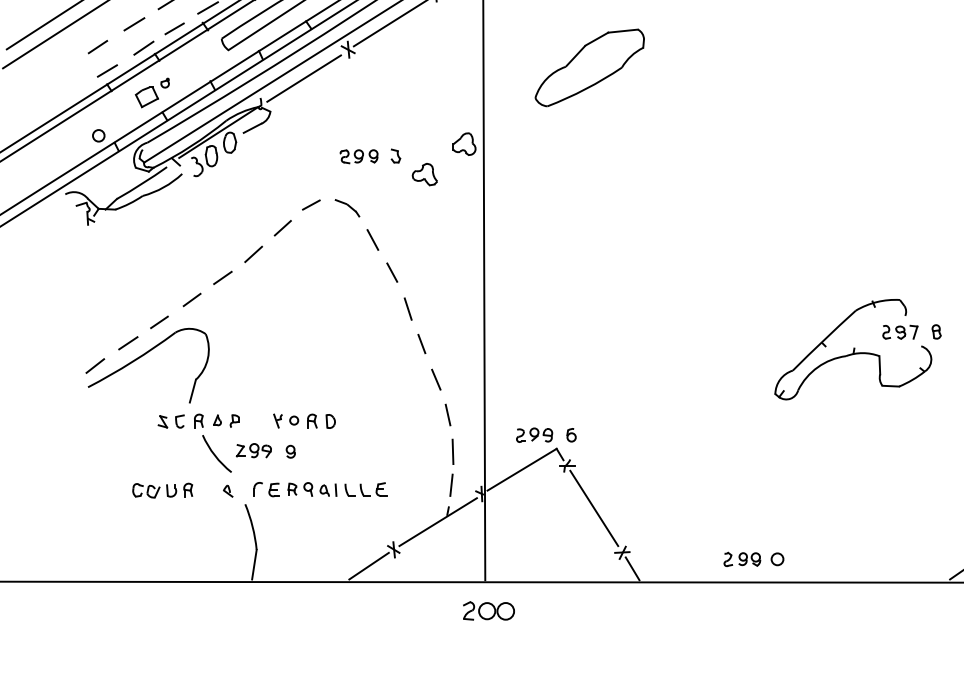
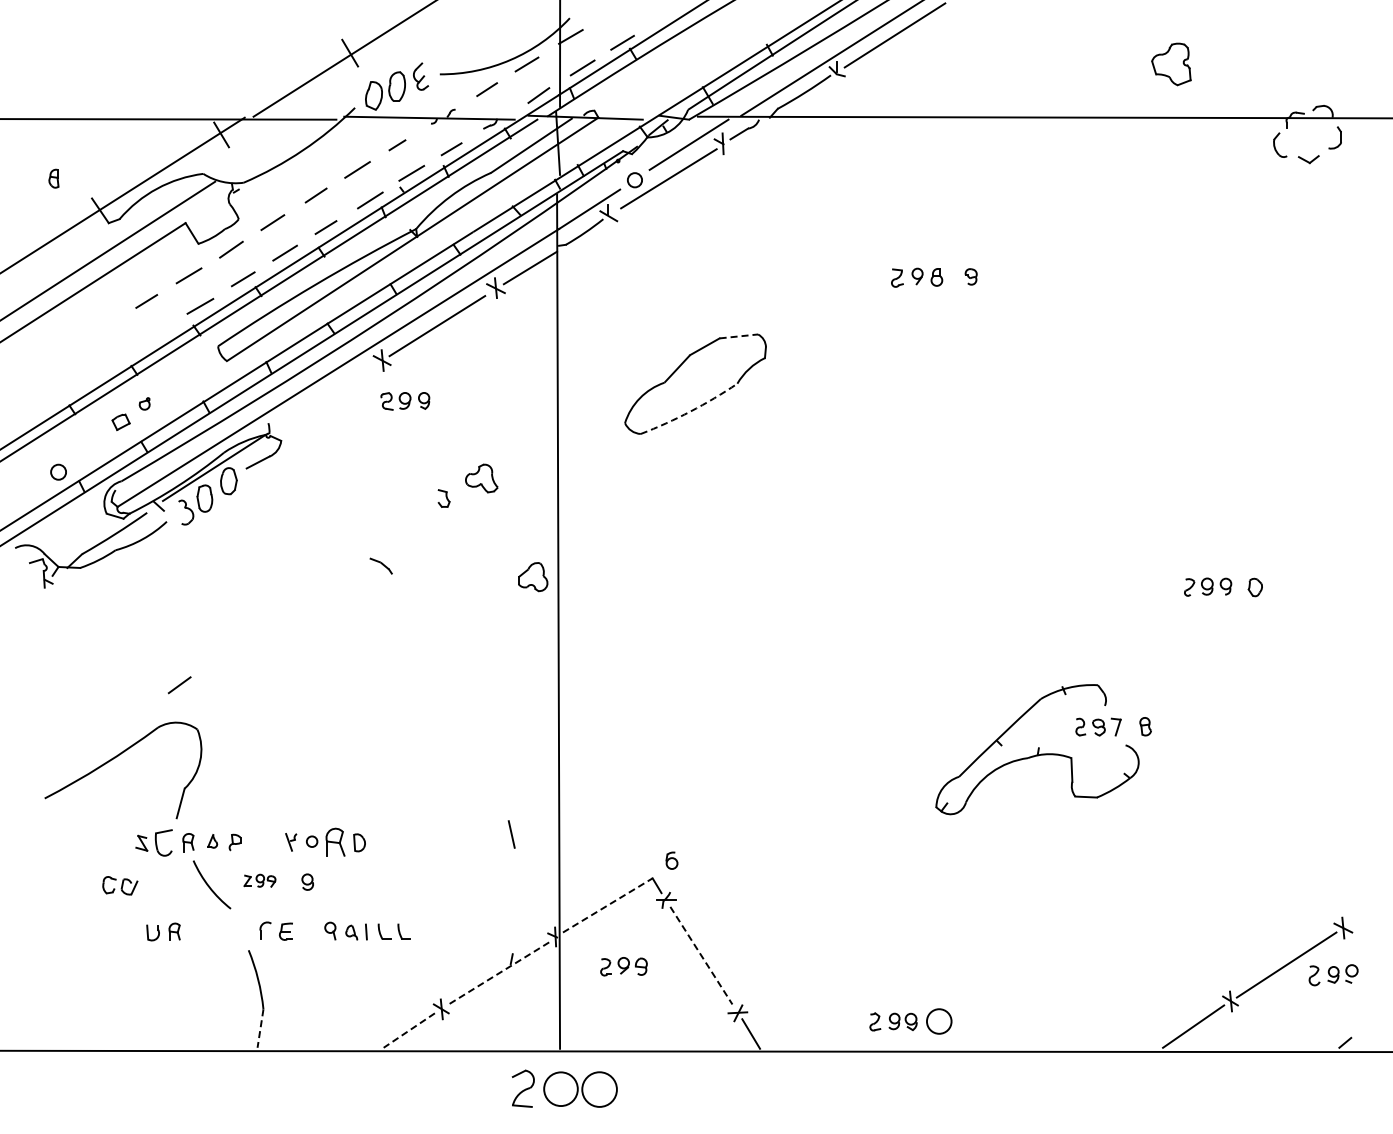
line: (134, 24) -> (104, 327), removed
line: (174, 28) -> (156, 333), removed
line: (623, 31) -> (739, 336), solid -> dashed
line: (97, 47) -> (57, 357), removed
line: (143, 48) -> (116, 358), removed
line: (107, 70) -> (69, 387), removed
line: (303, 78) -> (324, 397), removed
arc: (585, 89) -> (690, 411), solid -> dashed
part: (146, 97) -> (120, 422), size x0.6
part: (464, 144) -> (533, 577), moved
part: (359, 156) -> (405, 401), moved
part: (424, 174) -> (481, 478), moved
line: (311, 204) -> (334, 561), removed
part: (346, 207) -> (380, 565), size x0.7
line: (282, 227) -> (297, 591), removed
line: (373, 240) -> (414, 607), removed
line: (253, 253) -> (259, 625), removed
line: (391, 272) -> (438, 649), removed
line: (222, 277) -> (219, 656), removed
line: (407, 308) -> (459, 696), removed
line: (159, 321) -> (137, 713), removed
line: (127, 343) -> (96, 741), removed
line: (421, 344) -> (477, 742), removed
line: (94, 365) -> (53, 770), removed
line: (436, 379) -> (496, 788), removed
part: (179, 421) -> (163, 842), size x1.6
part: (312, 421) -> (335, 842), size x1.6
part: (534, 435) -> (623, 966), moved
part: (253, 450) -> (259, 880), size x0.7
line: (452, 452) -> (517, 882), removed
line: (522, 469) -> (608, 905), solid -> dashed
line: (450, 485) -> (515, 925), removed
part: (292, 489) -> (309, 930), removed
part: (381, 489) -> (425, 930), removed
part: (146, 490) -> (120, 885), moved
part: (228, 491) -> (226, 933), removed
line: (594, 508) -> (701, 955), solid -> dashed
line: (437, 522) -> (498, 973), solid -> dashed
circle: (777, 559) -> (938, 1021), size x1.6
line: (254, 565) -> (260, 1029), solid -> dashed
line: (369, 566) -> (409, 1030), solid -> dashed
part: (488, 610) -> (564, 1088), size x1.6

